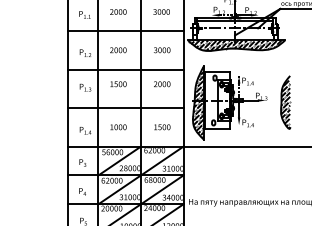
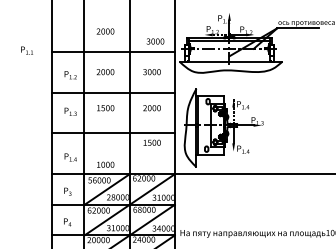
text: (161, 12) -> (155, 41), moved
text: (84, 14) -> (26, 50), moved
hatch: (235, 44) -> (229, 66), removed
hatch: (198, 102) -> (190, 127), removed
part: (285, 102) -> (282, 127), removed
text: (118, 126) -> (105, 164), moved
text: (161, 126) -> (151, 142), moved

